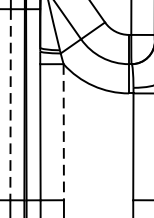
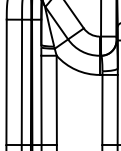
line: (9, 104) -> (21, 82), dashed -> solid
line: (63, 132) -> (56, 100), dashed -> solid

